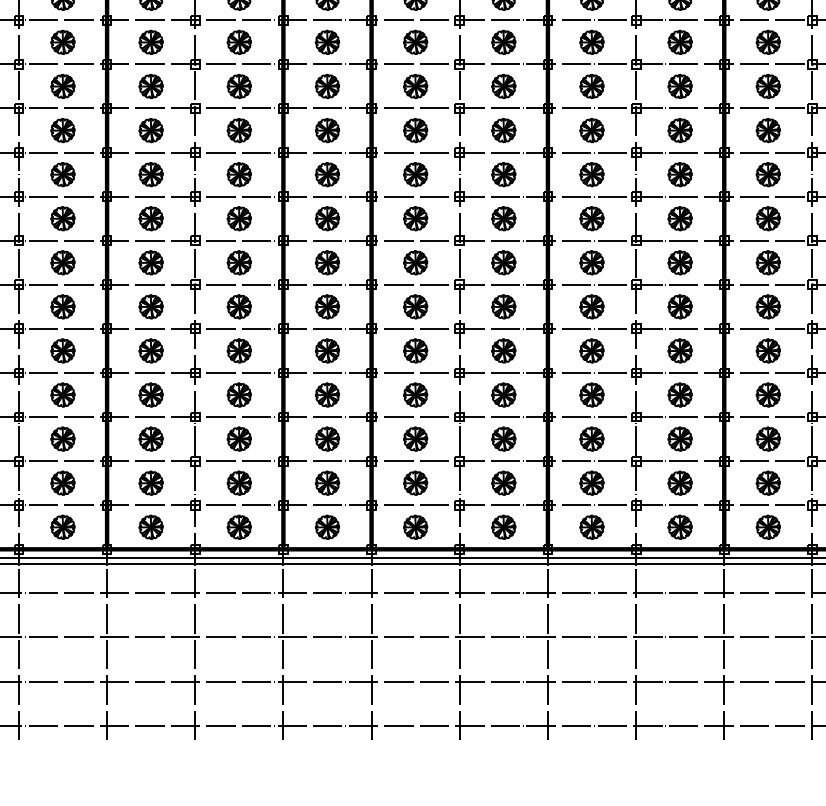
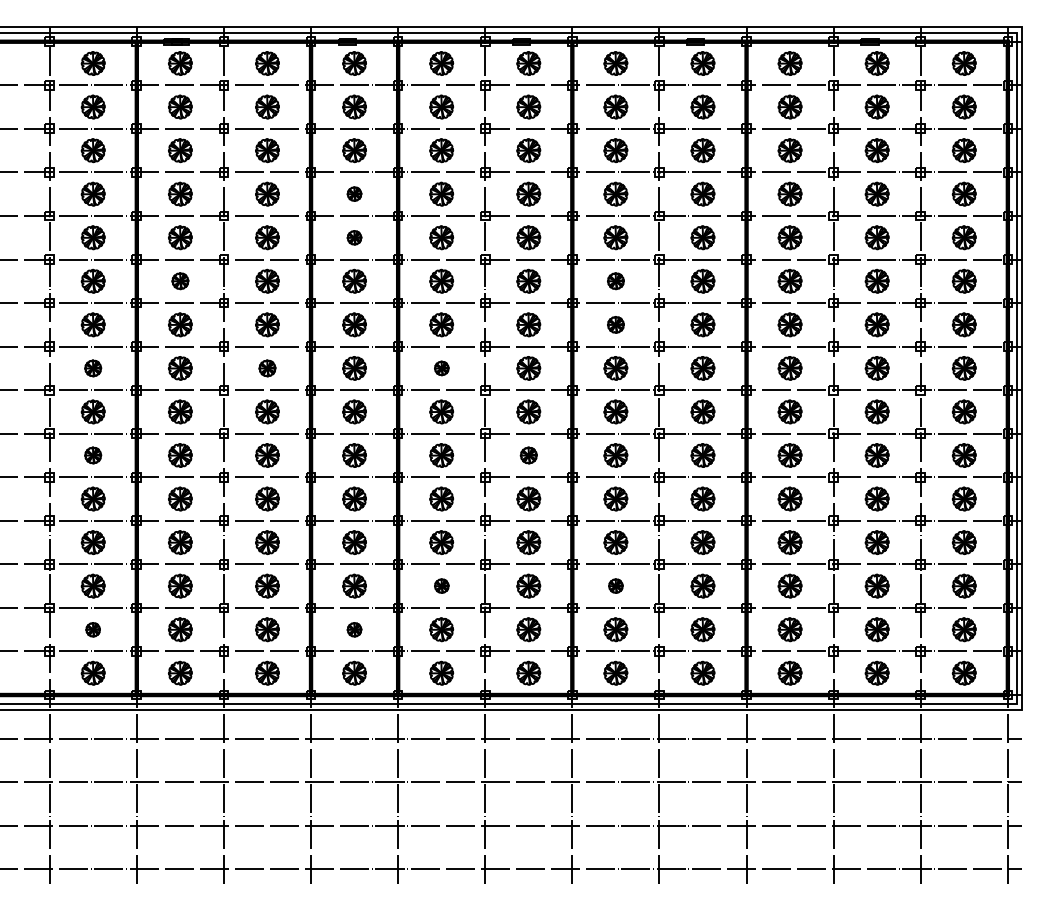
part: (327, 41) -> (354, 193), size x0.6
part: (327, 86) -> (354, 237), size x0.6
part: (151, 129) -> (180, 280), size x0.7
part: (591, 129) -> (615, 280), size x0.7
part: (591, 174) -> (615, 324), size x0.7
part: (62, 218) -> (92, 368), size x0.7
part: (239, 218) -> (267, 368), size x0.7
part: (415, 218) -> (441, 368), size x0.6
part: (62, 306) -> (92, 455), size x0.7
part: (503, 306) -> (528, 455), size x0.7
part: (415, 438) -> (441, 585), size x0.6
part: (591, 438) -> (615, 585), size x0.6
part: (62, 482) -> (92, 629), size x0.6
part: (327, 482) -> (354, 629), size x0.6

